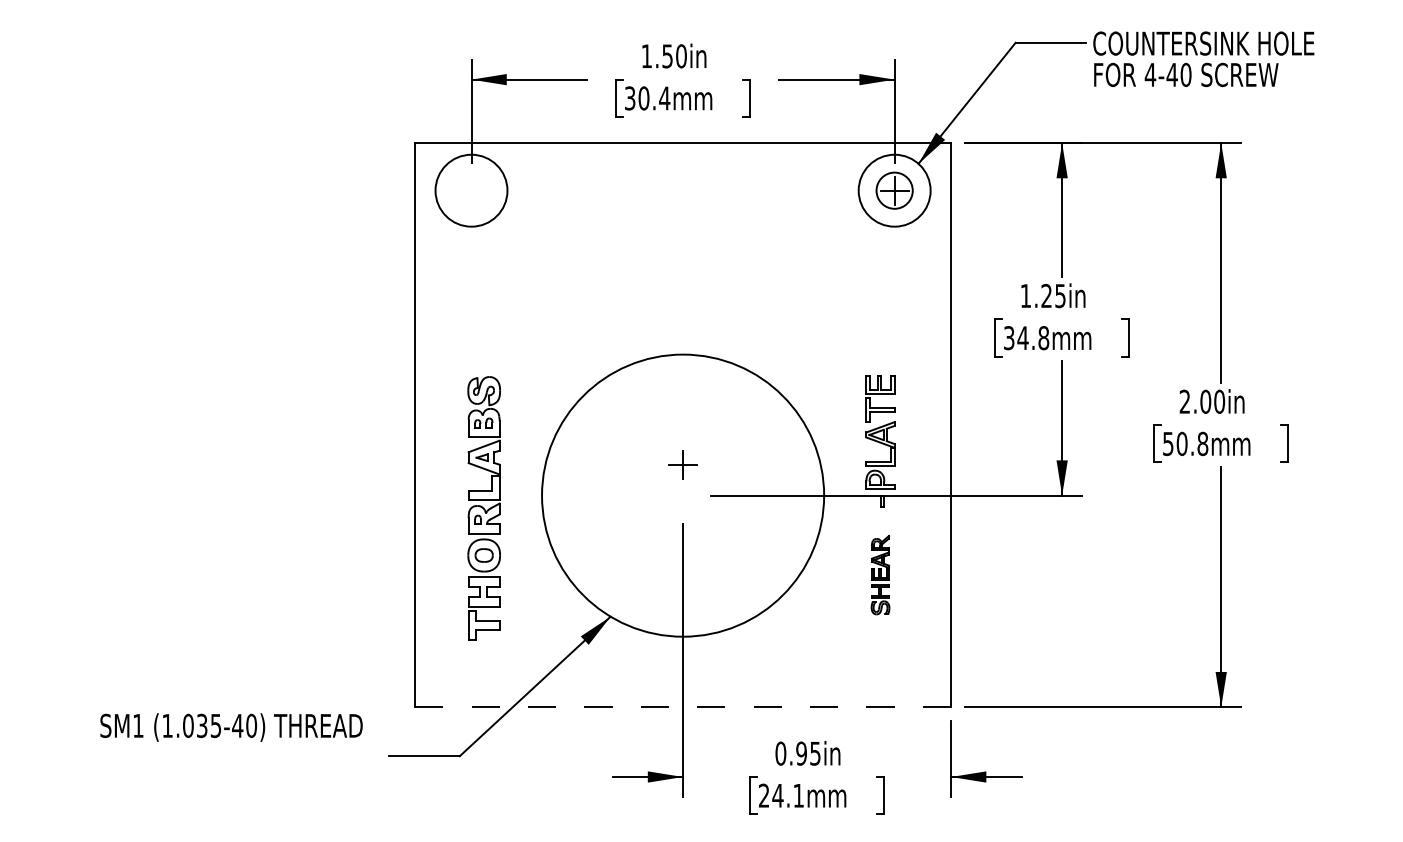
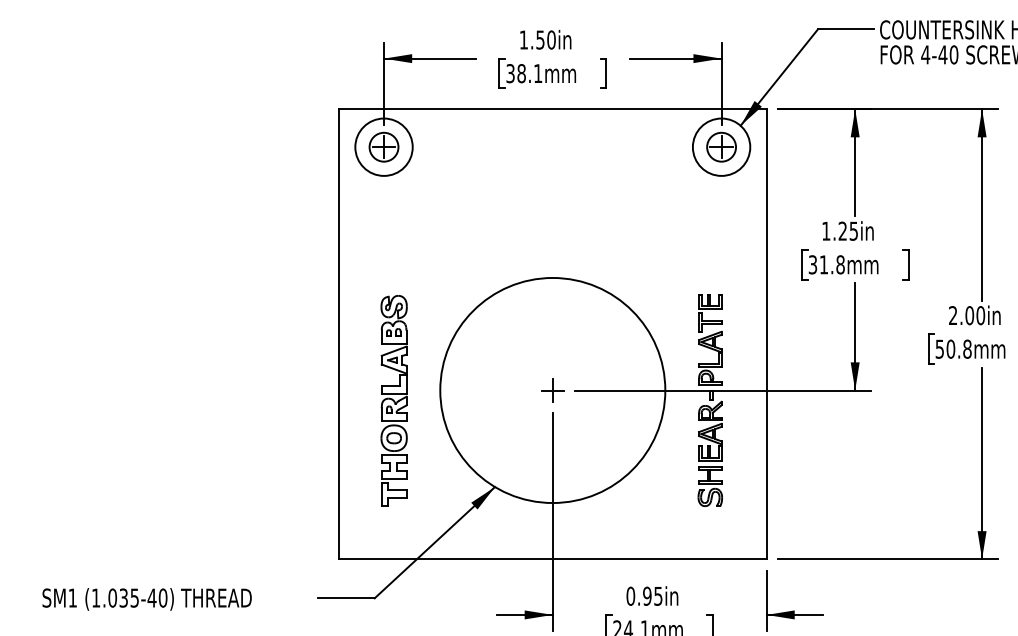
text: (654, 98) -> (530, 73), 30.4mm -> 38.1mm
part: (471, 190) -> (384, 147), added
text: (1022, 337) -> (823, 264), 34.8mm -> 31.8mm
part: (682, 464) -> (552, 390), moved
part: (880, 574) -> (710, 453), size x1.67
line: (683, 707) -> (553, 559), dashed -> solid
text: (231, 727) -> (147, 599), moved

